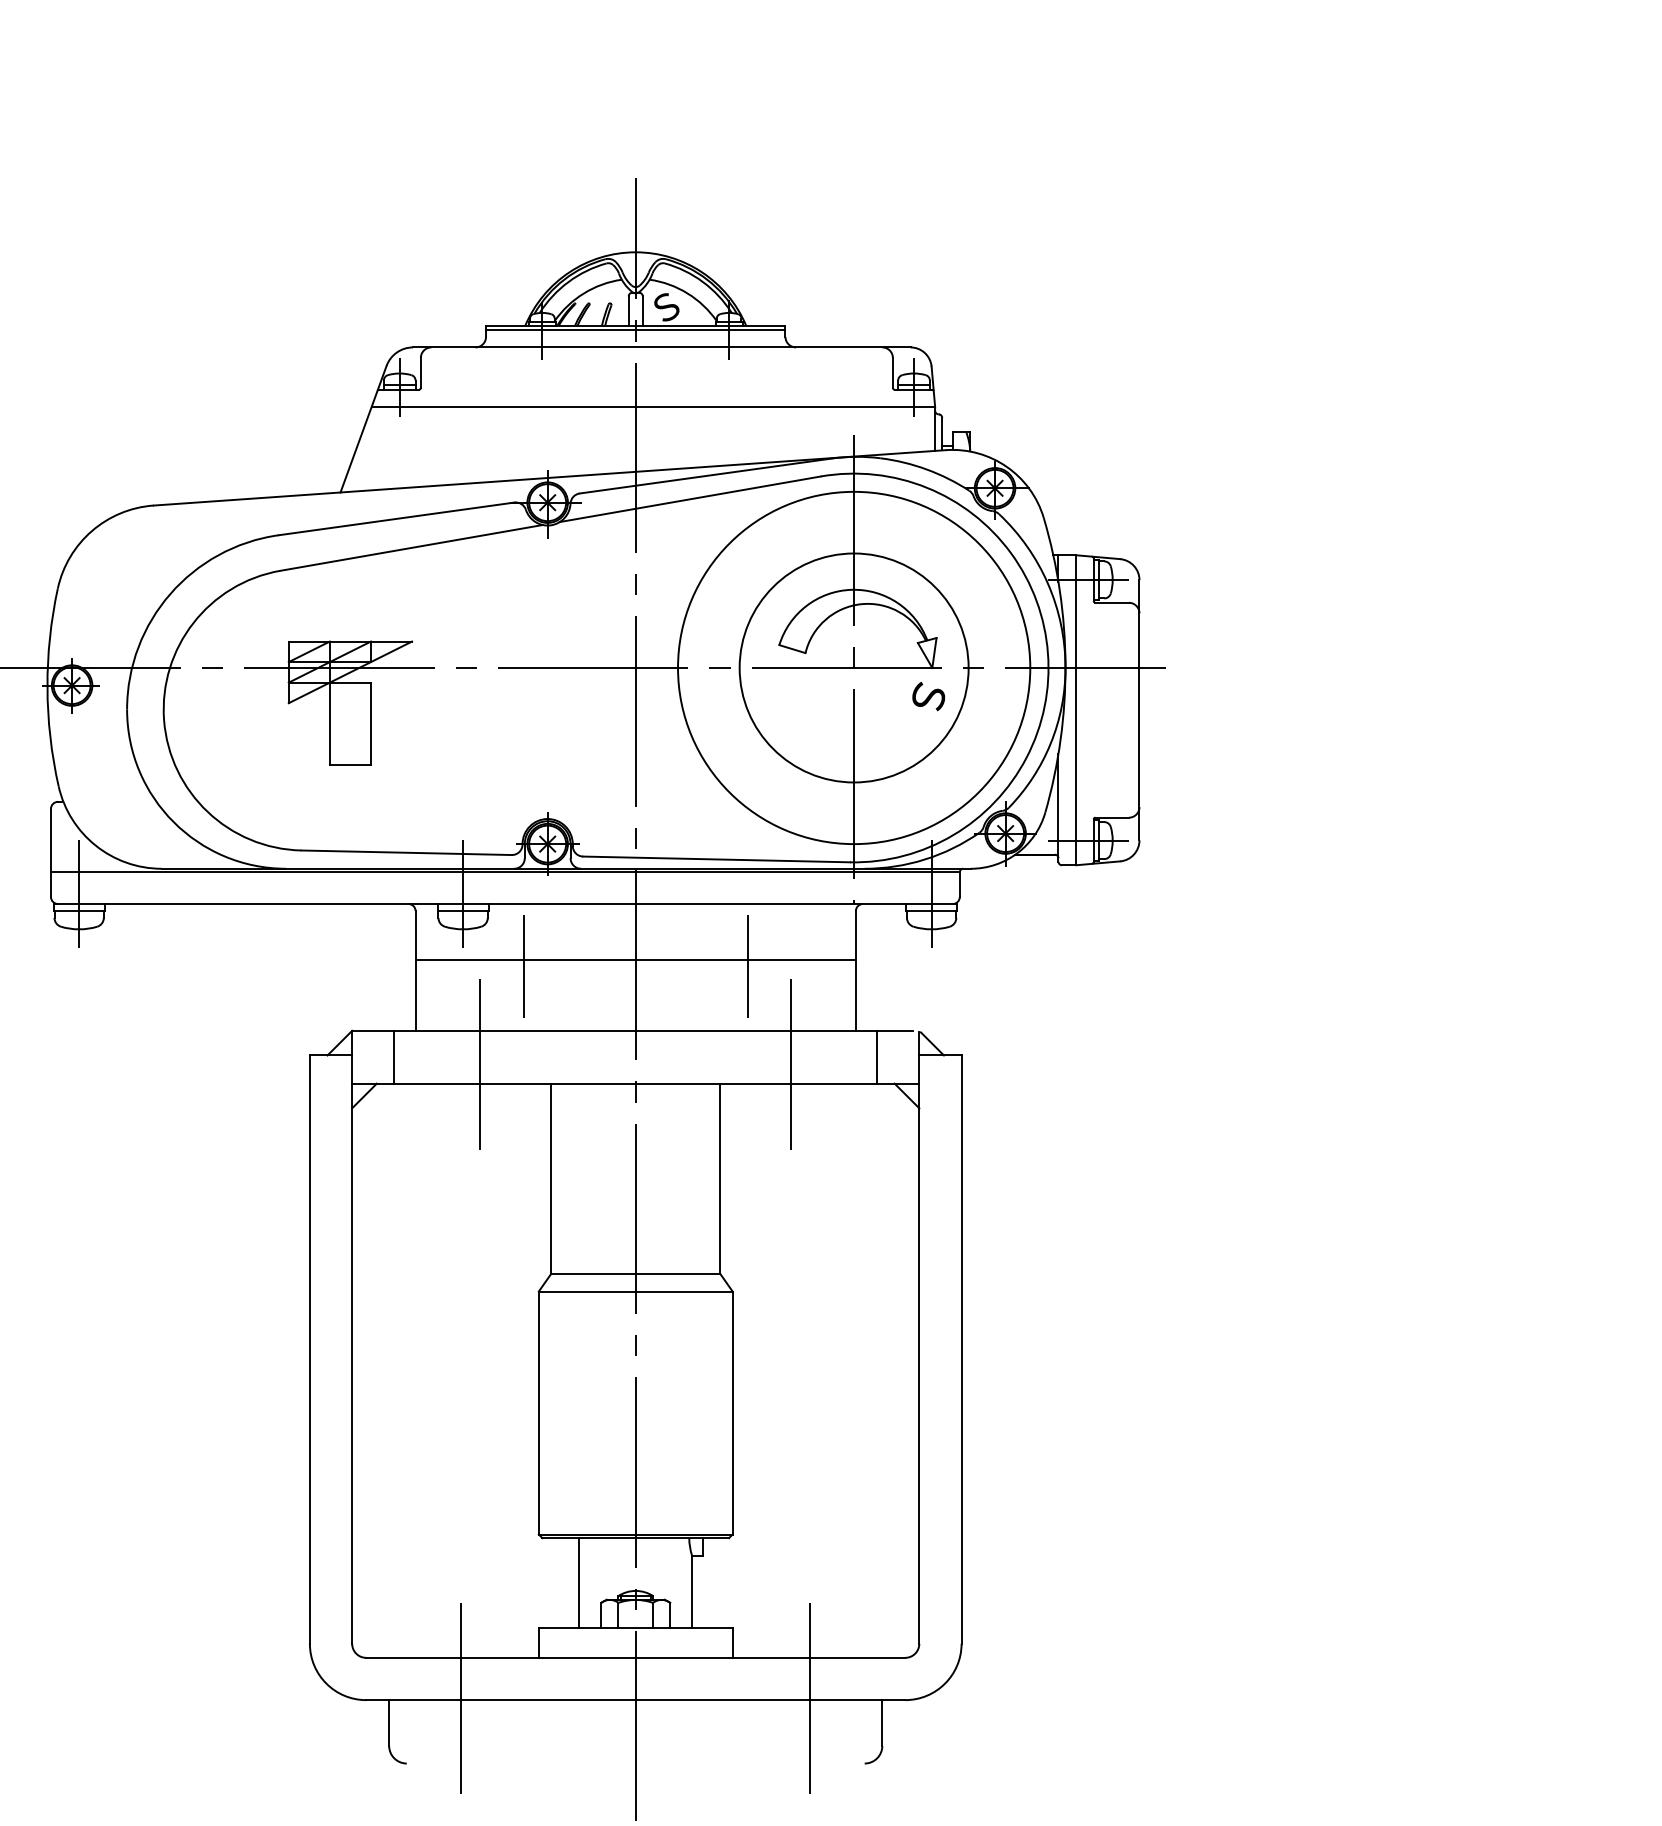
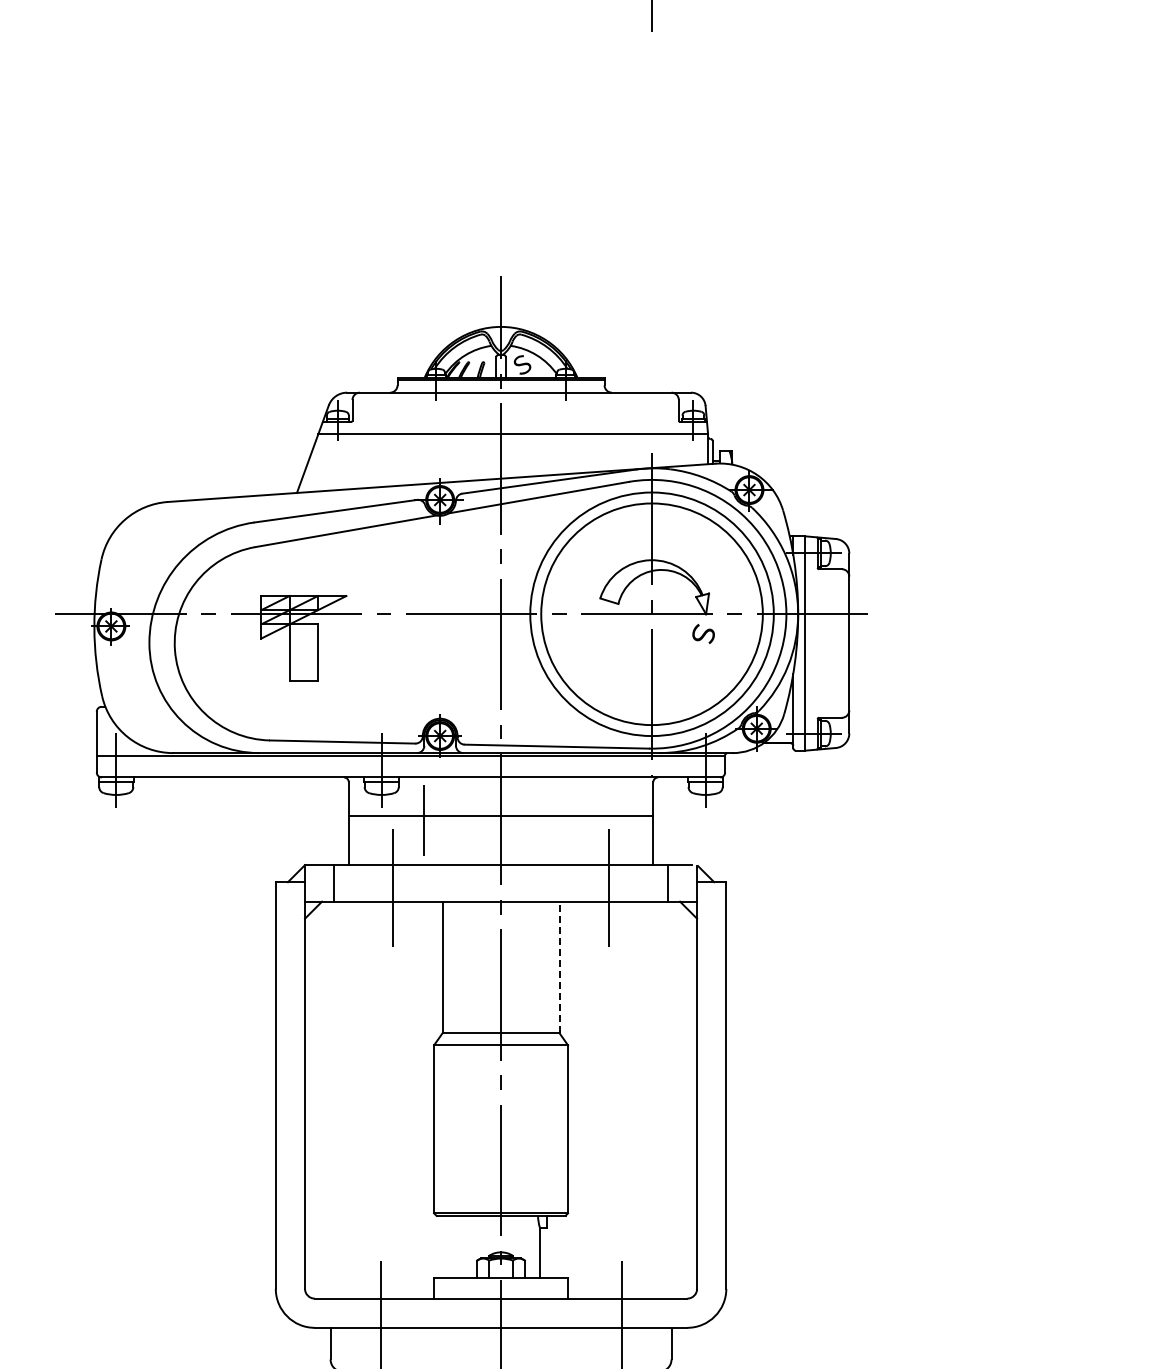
circle: (853, 668) -> (651, 614), size x1.4
line: (747, 966) -> (578, 820), removed
line: (720, 1178) -> (559, 967), solid -> dashed
line: (579, 1582) -> (462, 1246), removed

